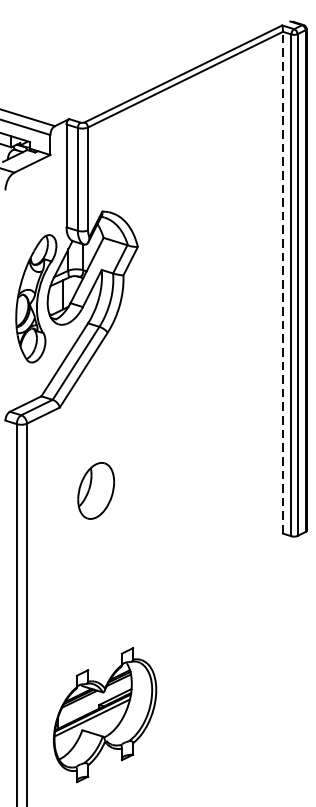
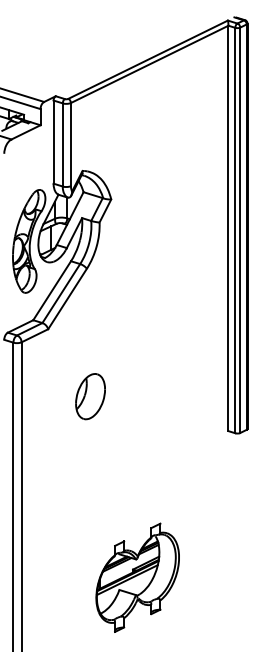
line: (283, 282) -> (228, 228), dashed -> solid
part: (96, 490) -> (90, 396), moved
part: (104, 714) -> (137, 577), moved

